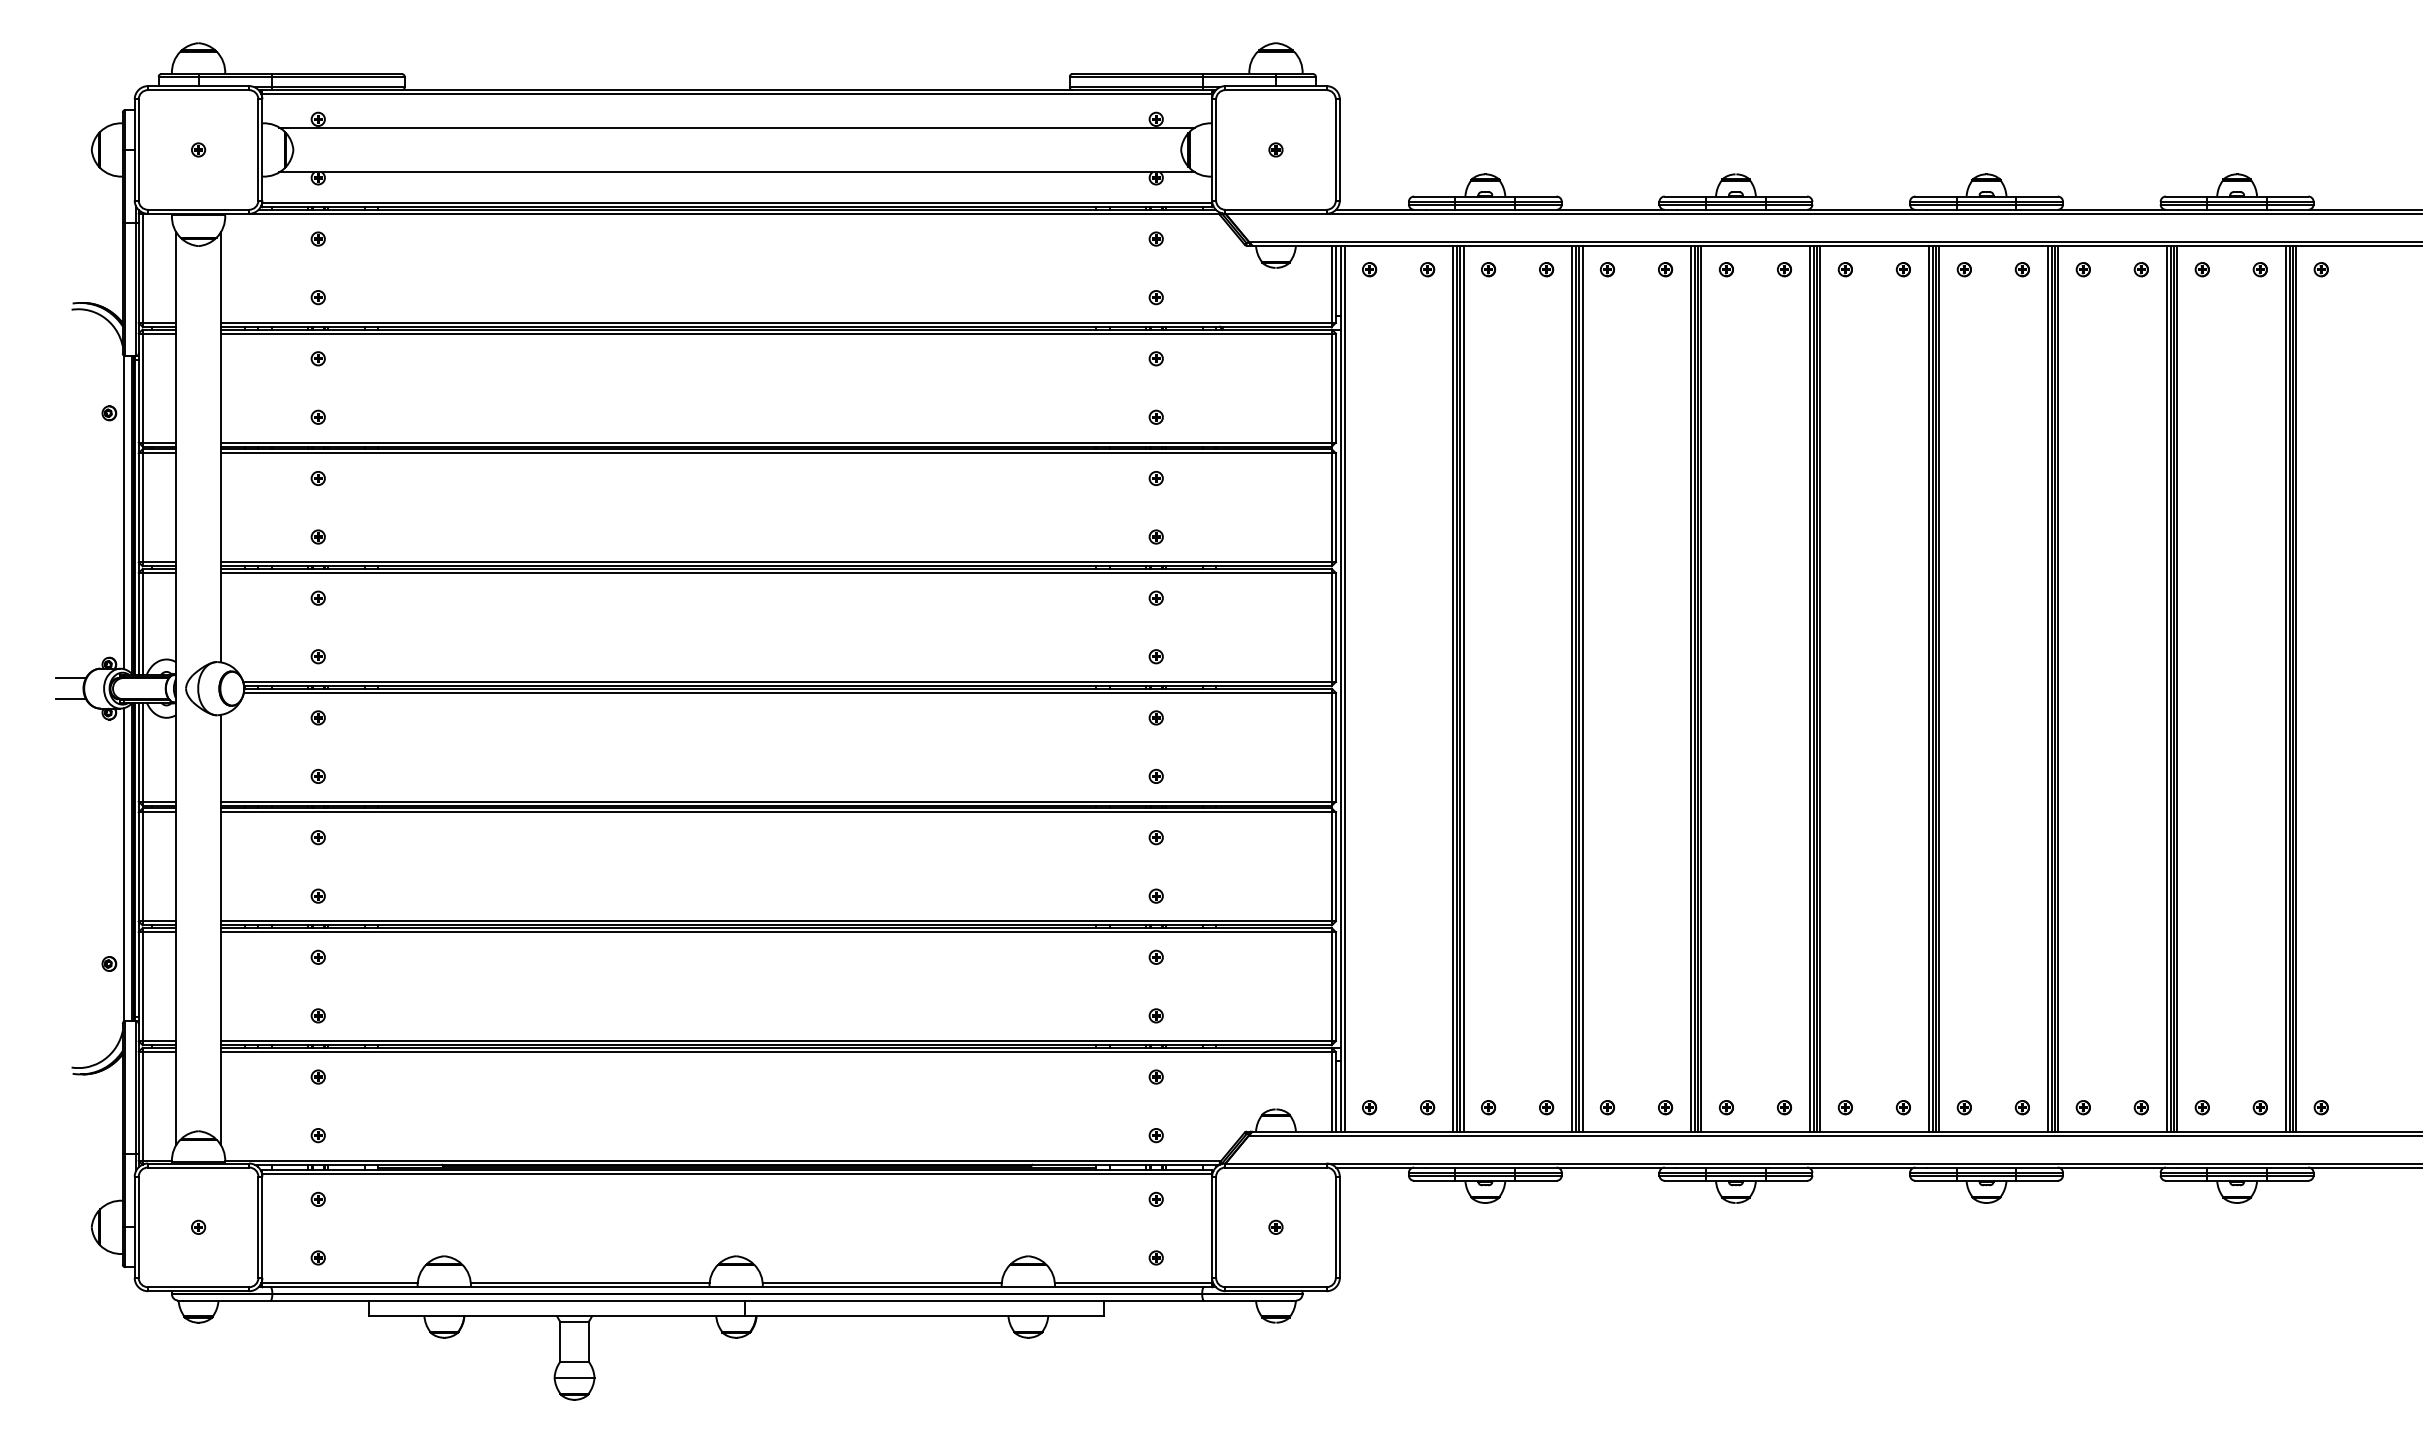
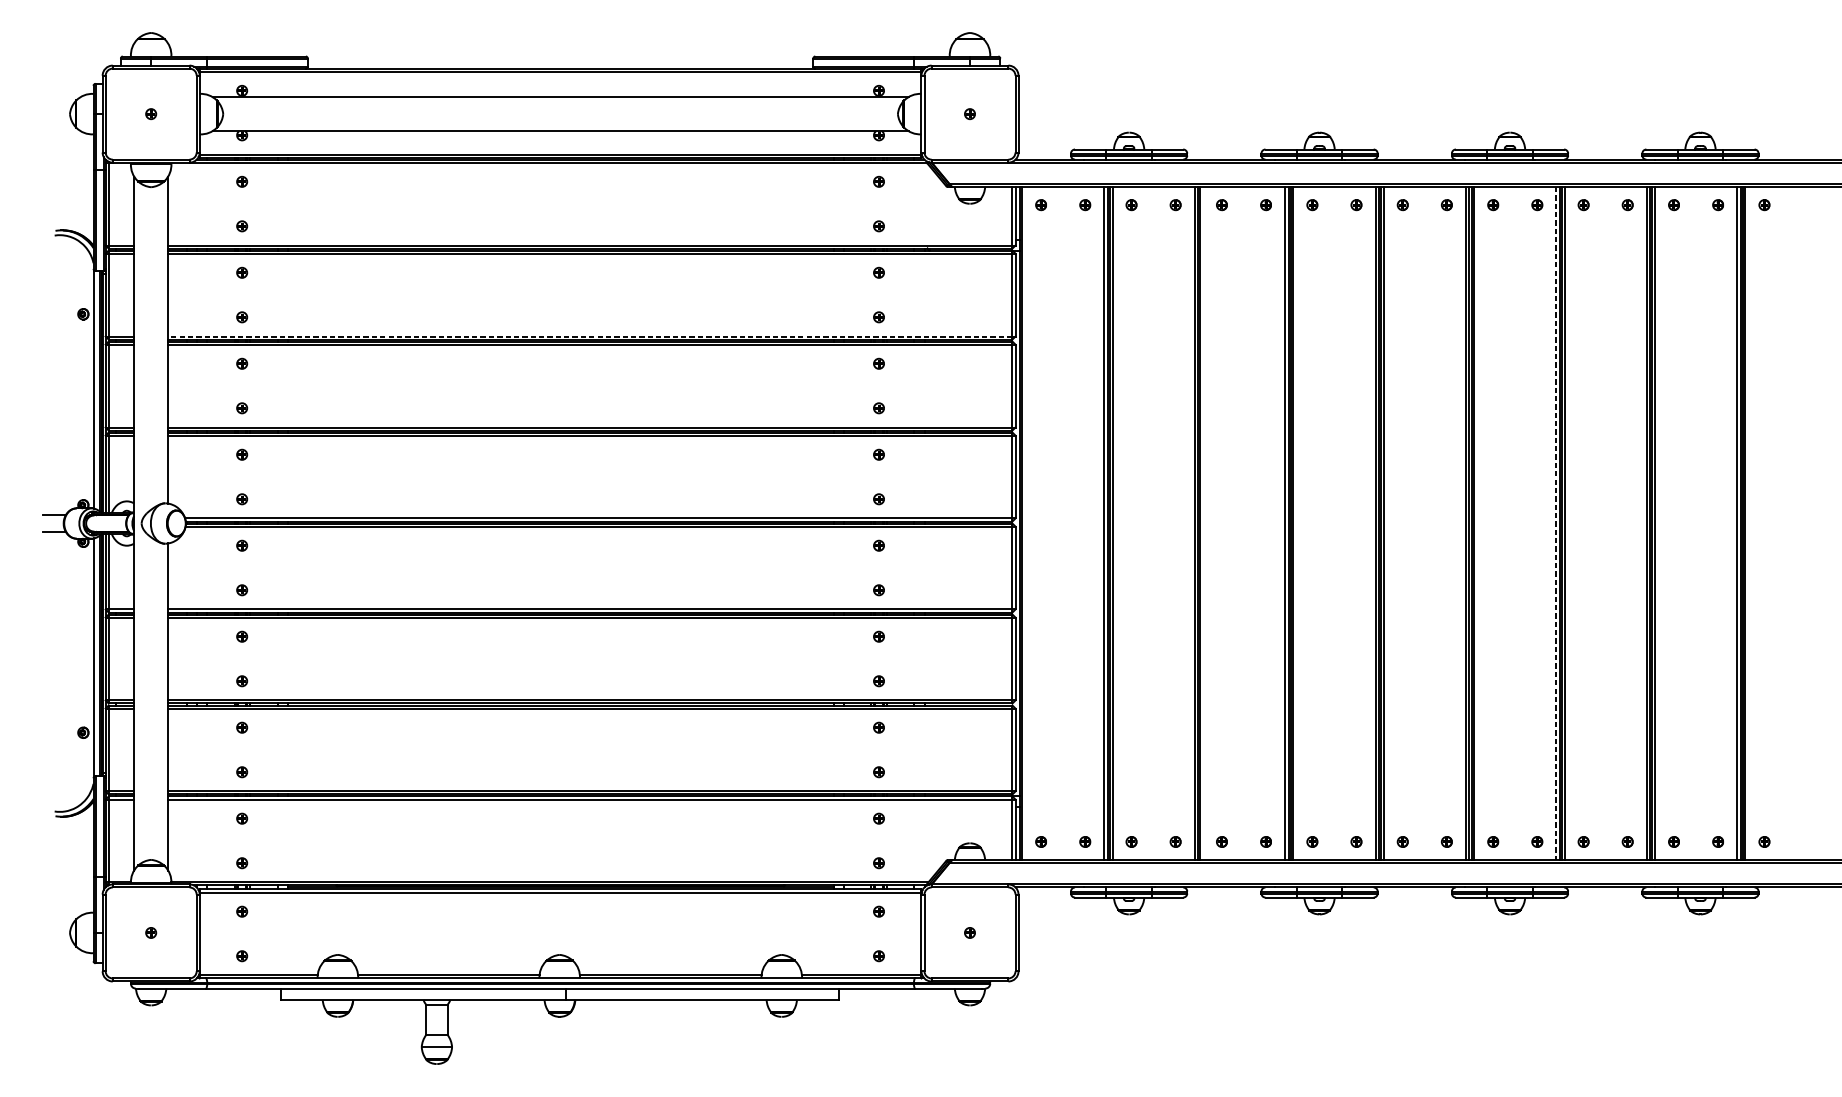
line: (775, 442) -> (589, 336), solid -> dashed
line: (1582, 688) -> (1202, 523), removed
line: (2047, 688) -> (1556, 523), solid -> dashed

